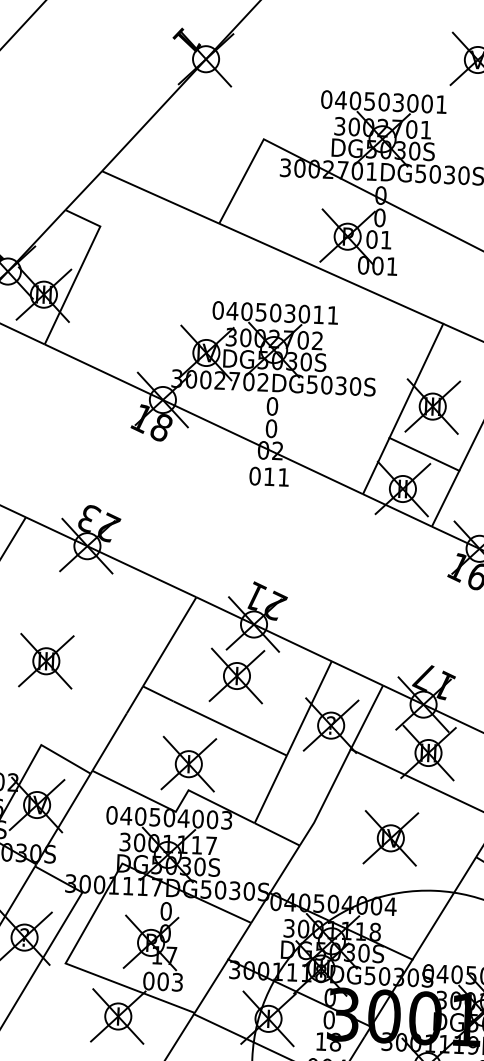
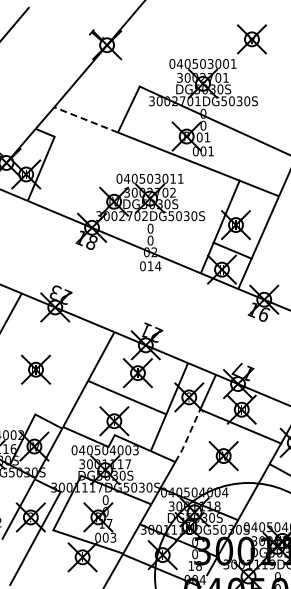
line: (159, 196) -> (85, 119), solid -> dashed
text: (284, 477) -> (158, 266), 011 -> 014
line: (326, 798) -> (188, 436), solid -> dashed

